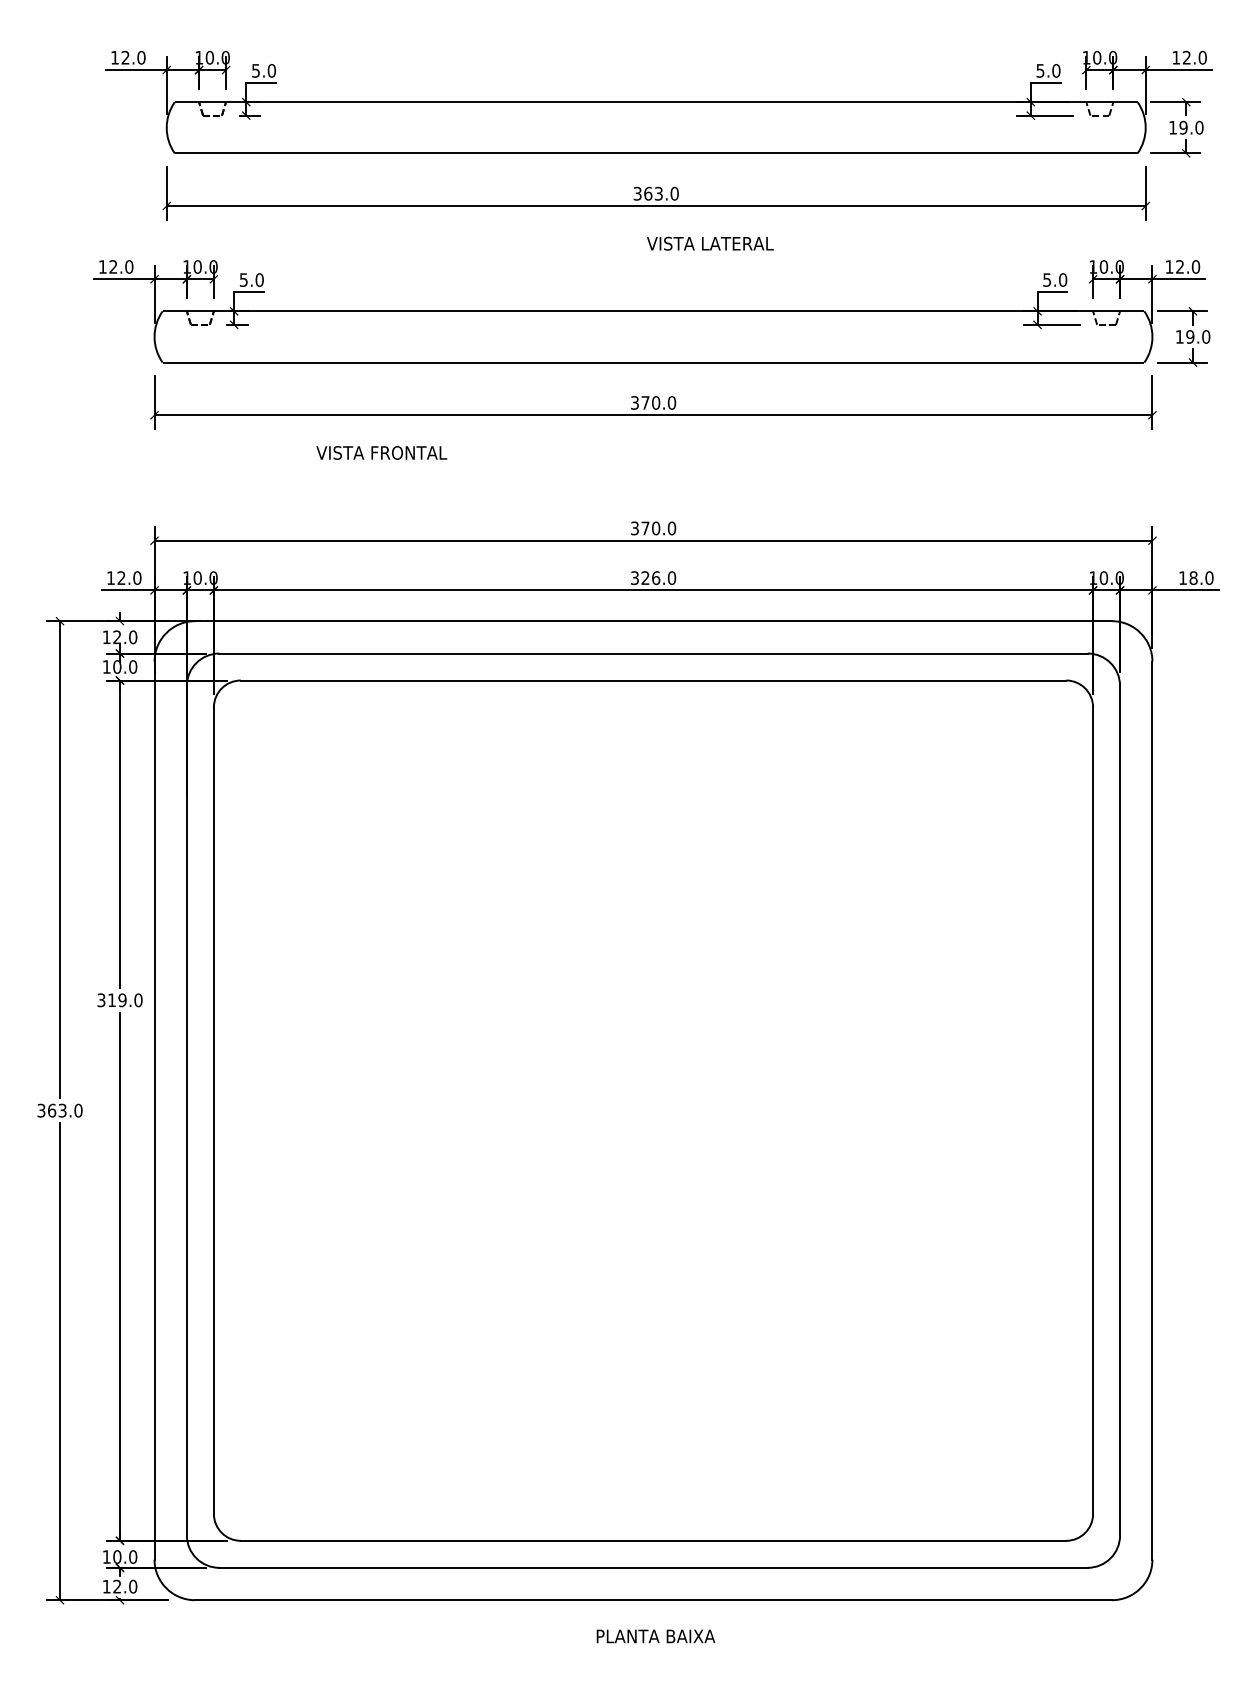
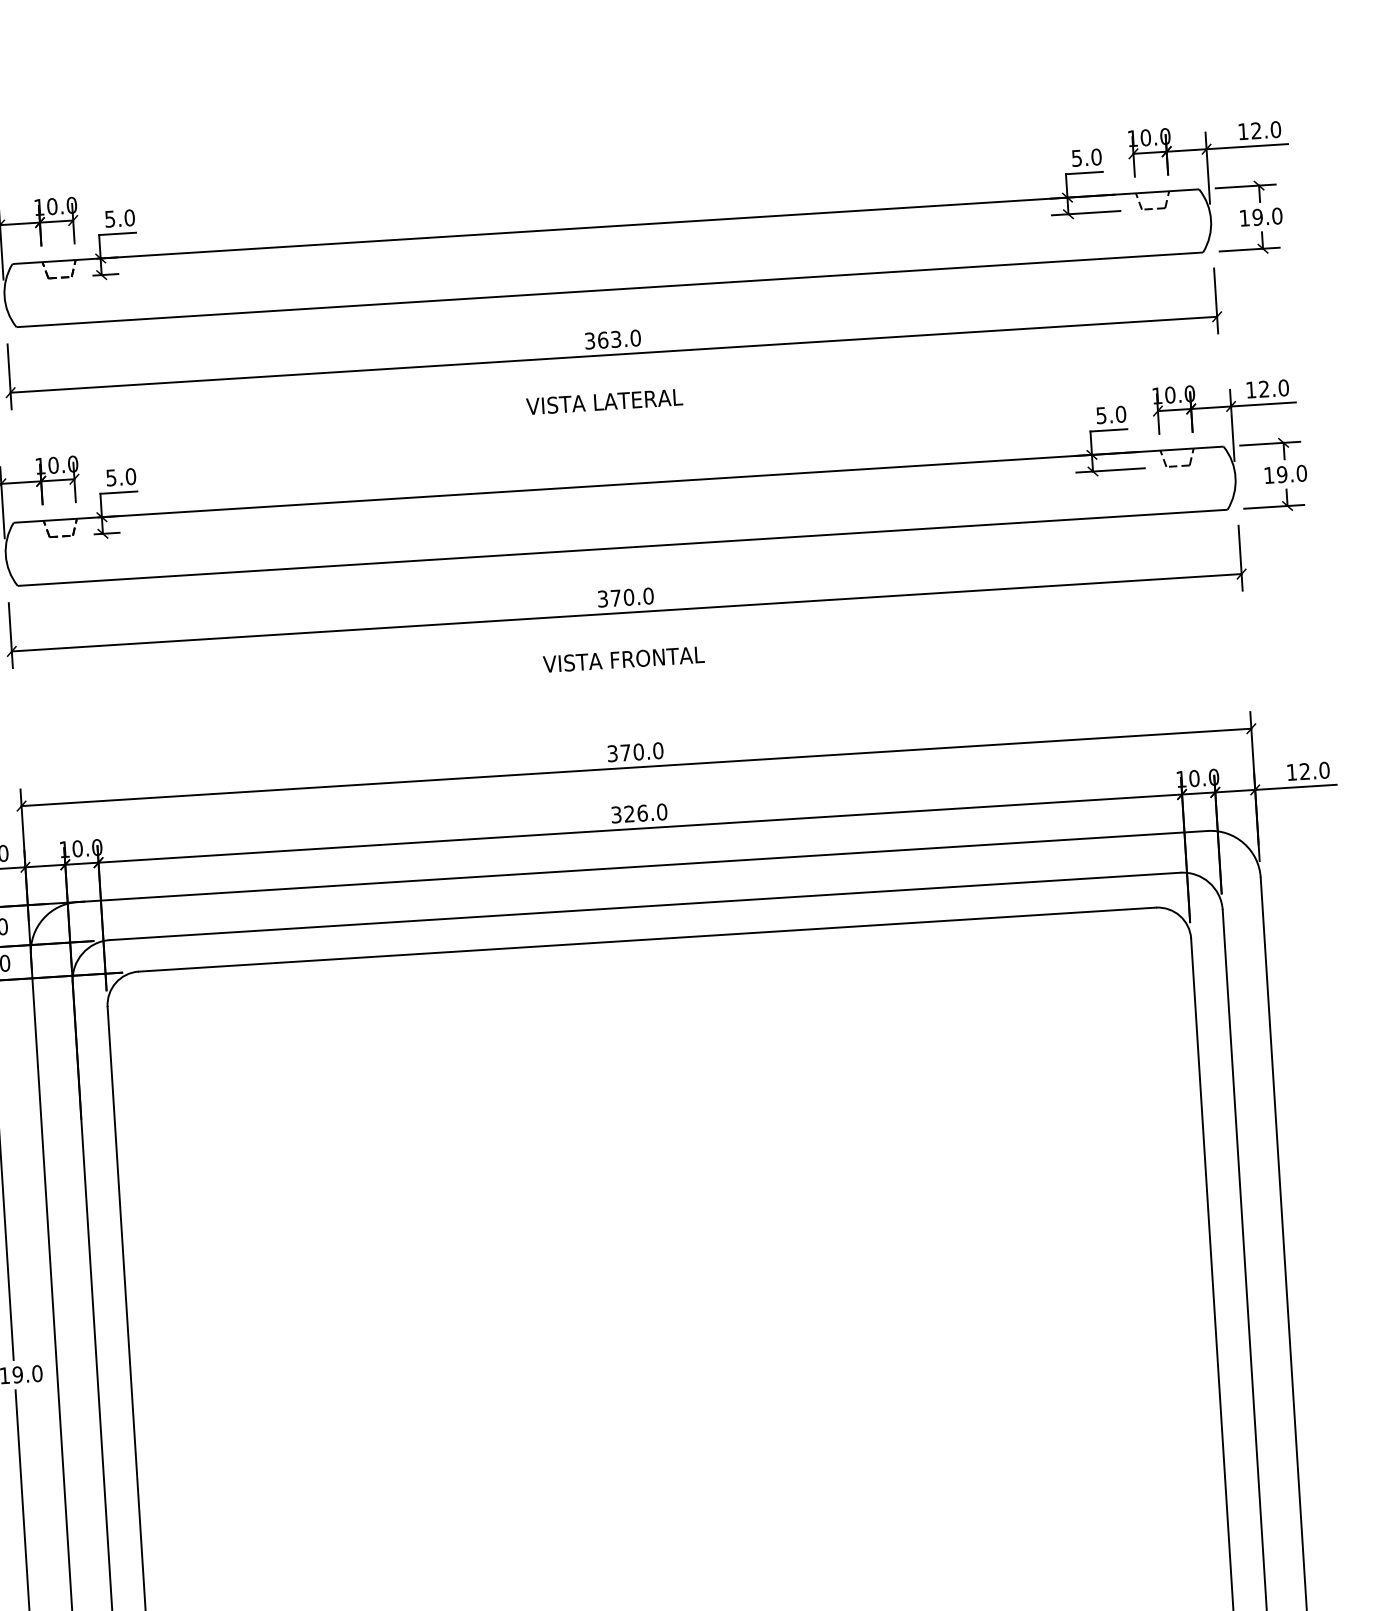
text: (710, 243) -> (604, 401), moved
text: (381, 452) -> (623, 659), moved
text: (1193, 578) -> (1304, 772), 18.0 -> 12.0

